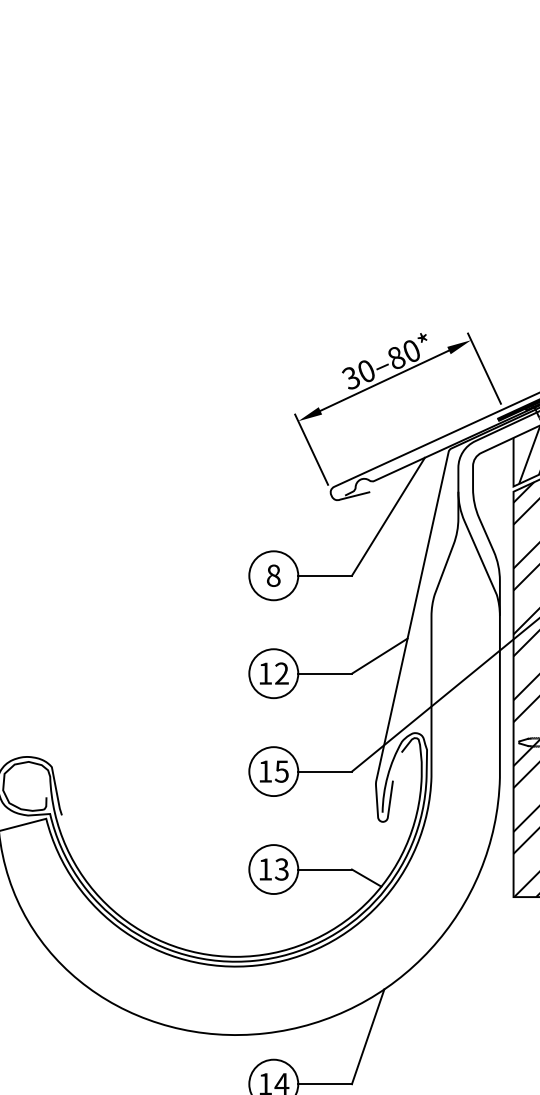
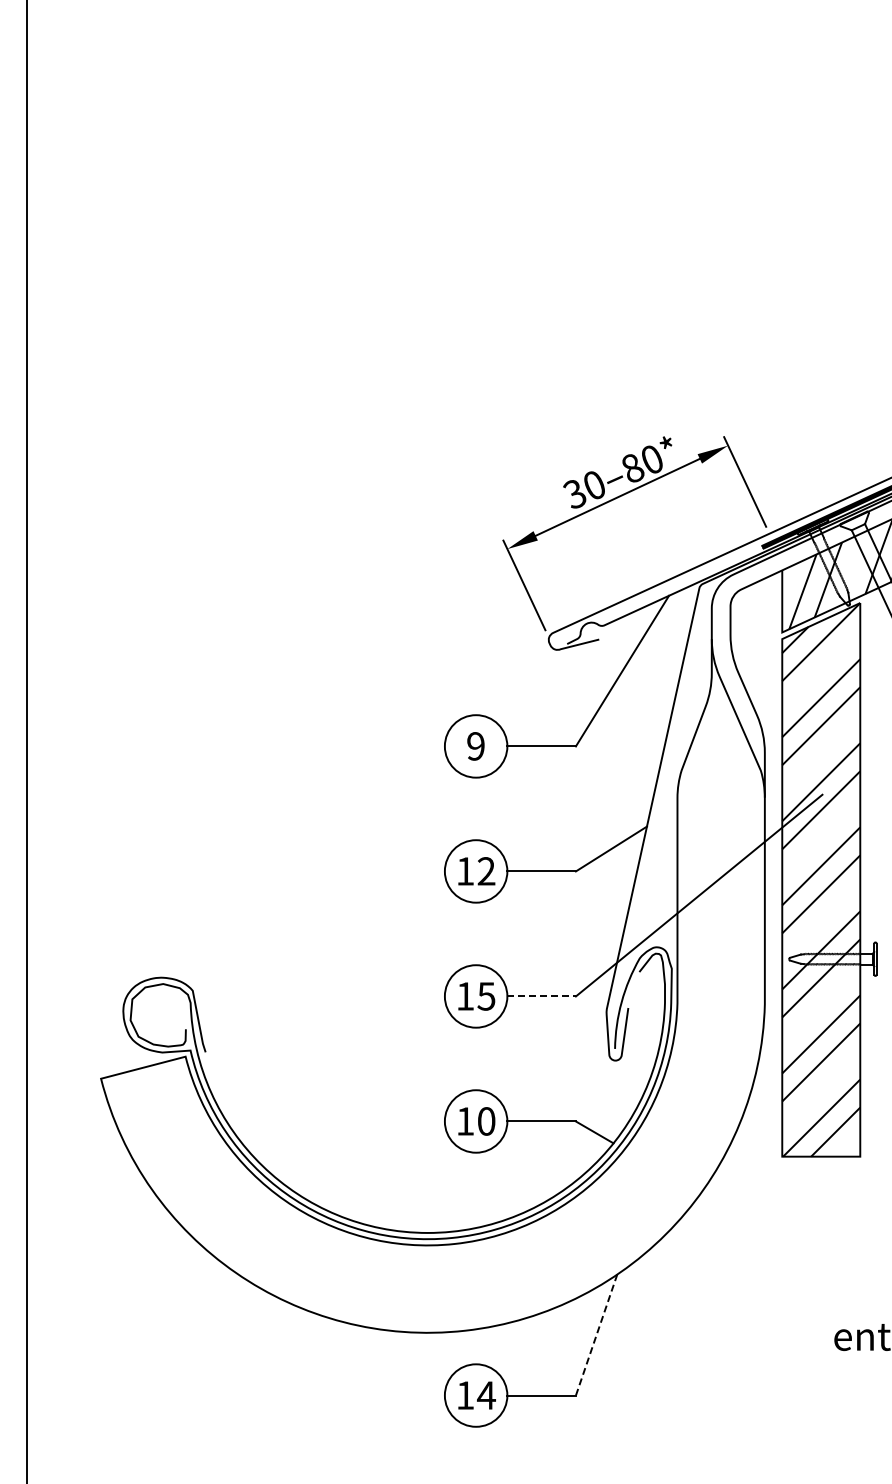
text: (273, 575) -> (475, 746), 8 -> 9
line: (325, 771) -> (542, 996), solid -> dashed
text: (281, 869) -> (486, 1121), 13 -> 10
line: (368, 1037) -> (596, 1335), solid -> dashed

